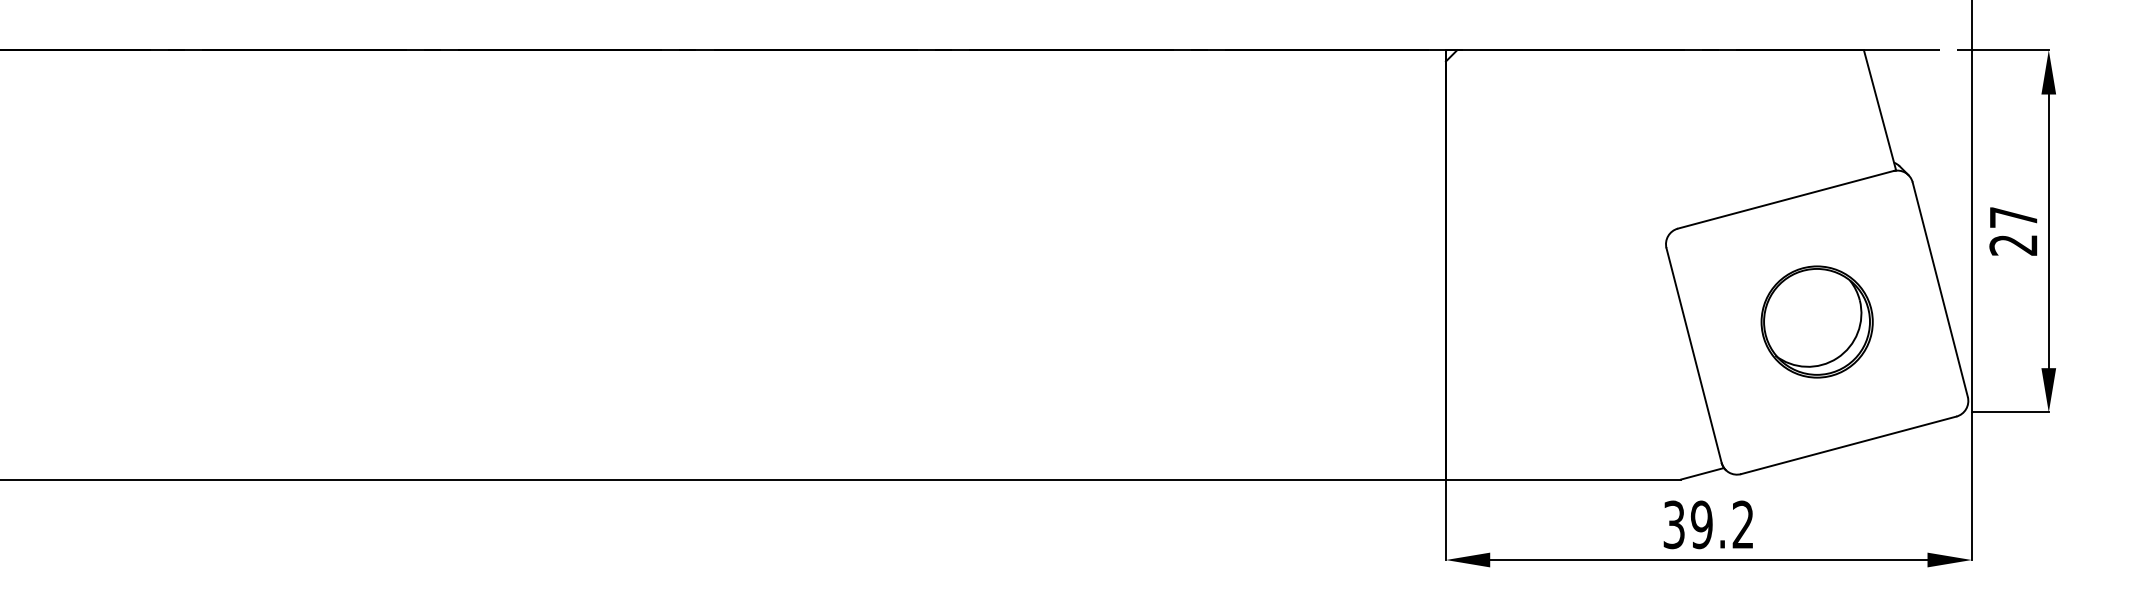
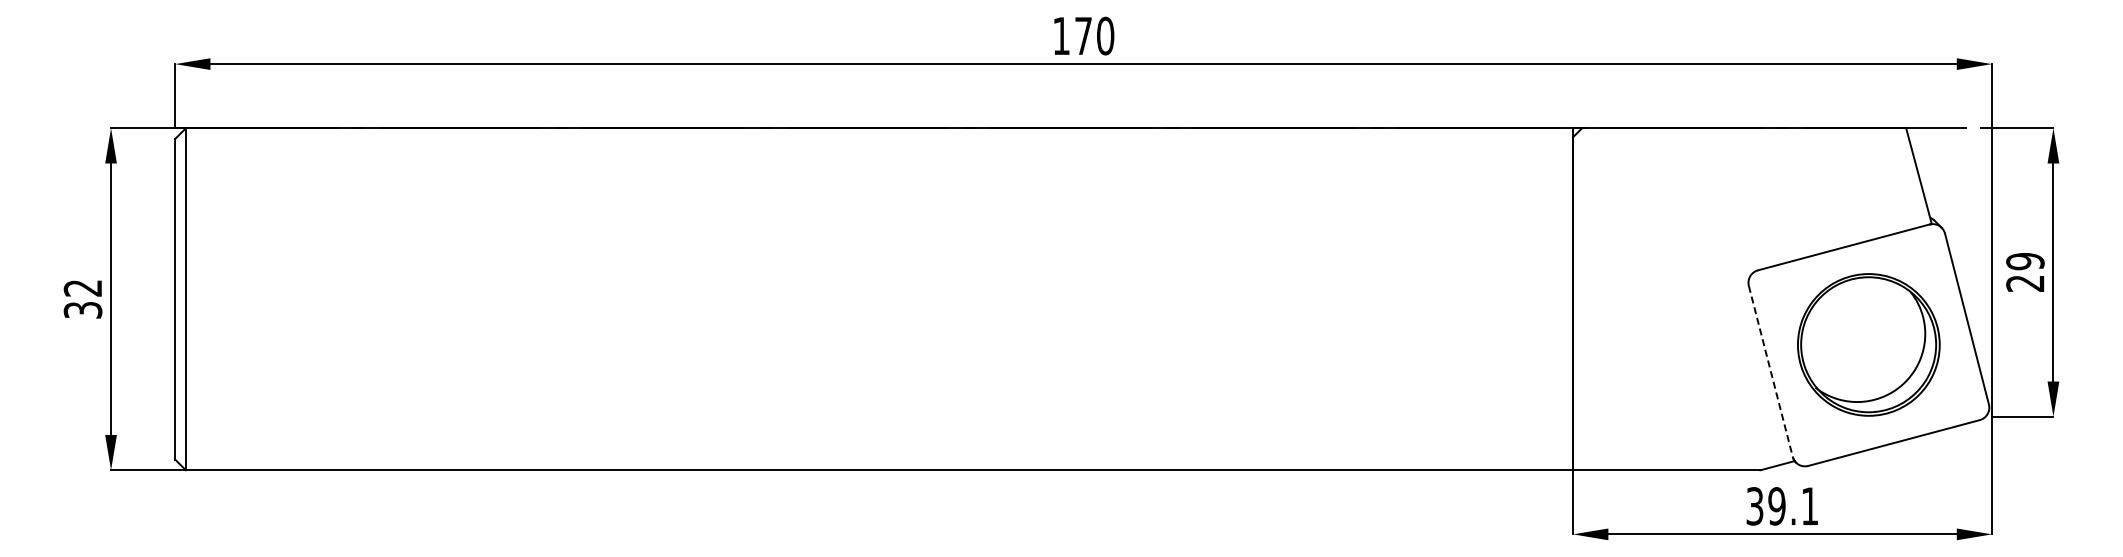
text: (2013, 217) -> (2025, 261), 27 -> 29
part: (1816, 321) -> (1868, 344), size x1.6
line: (1693, 355) -> (1770, 371), solid -> dashed
text: (1742, 523) -> (1809, 505), 39.2 -> 39.1

